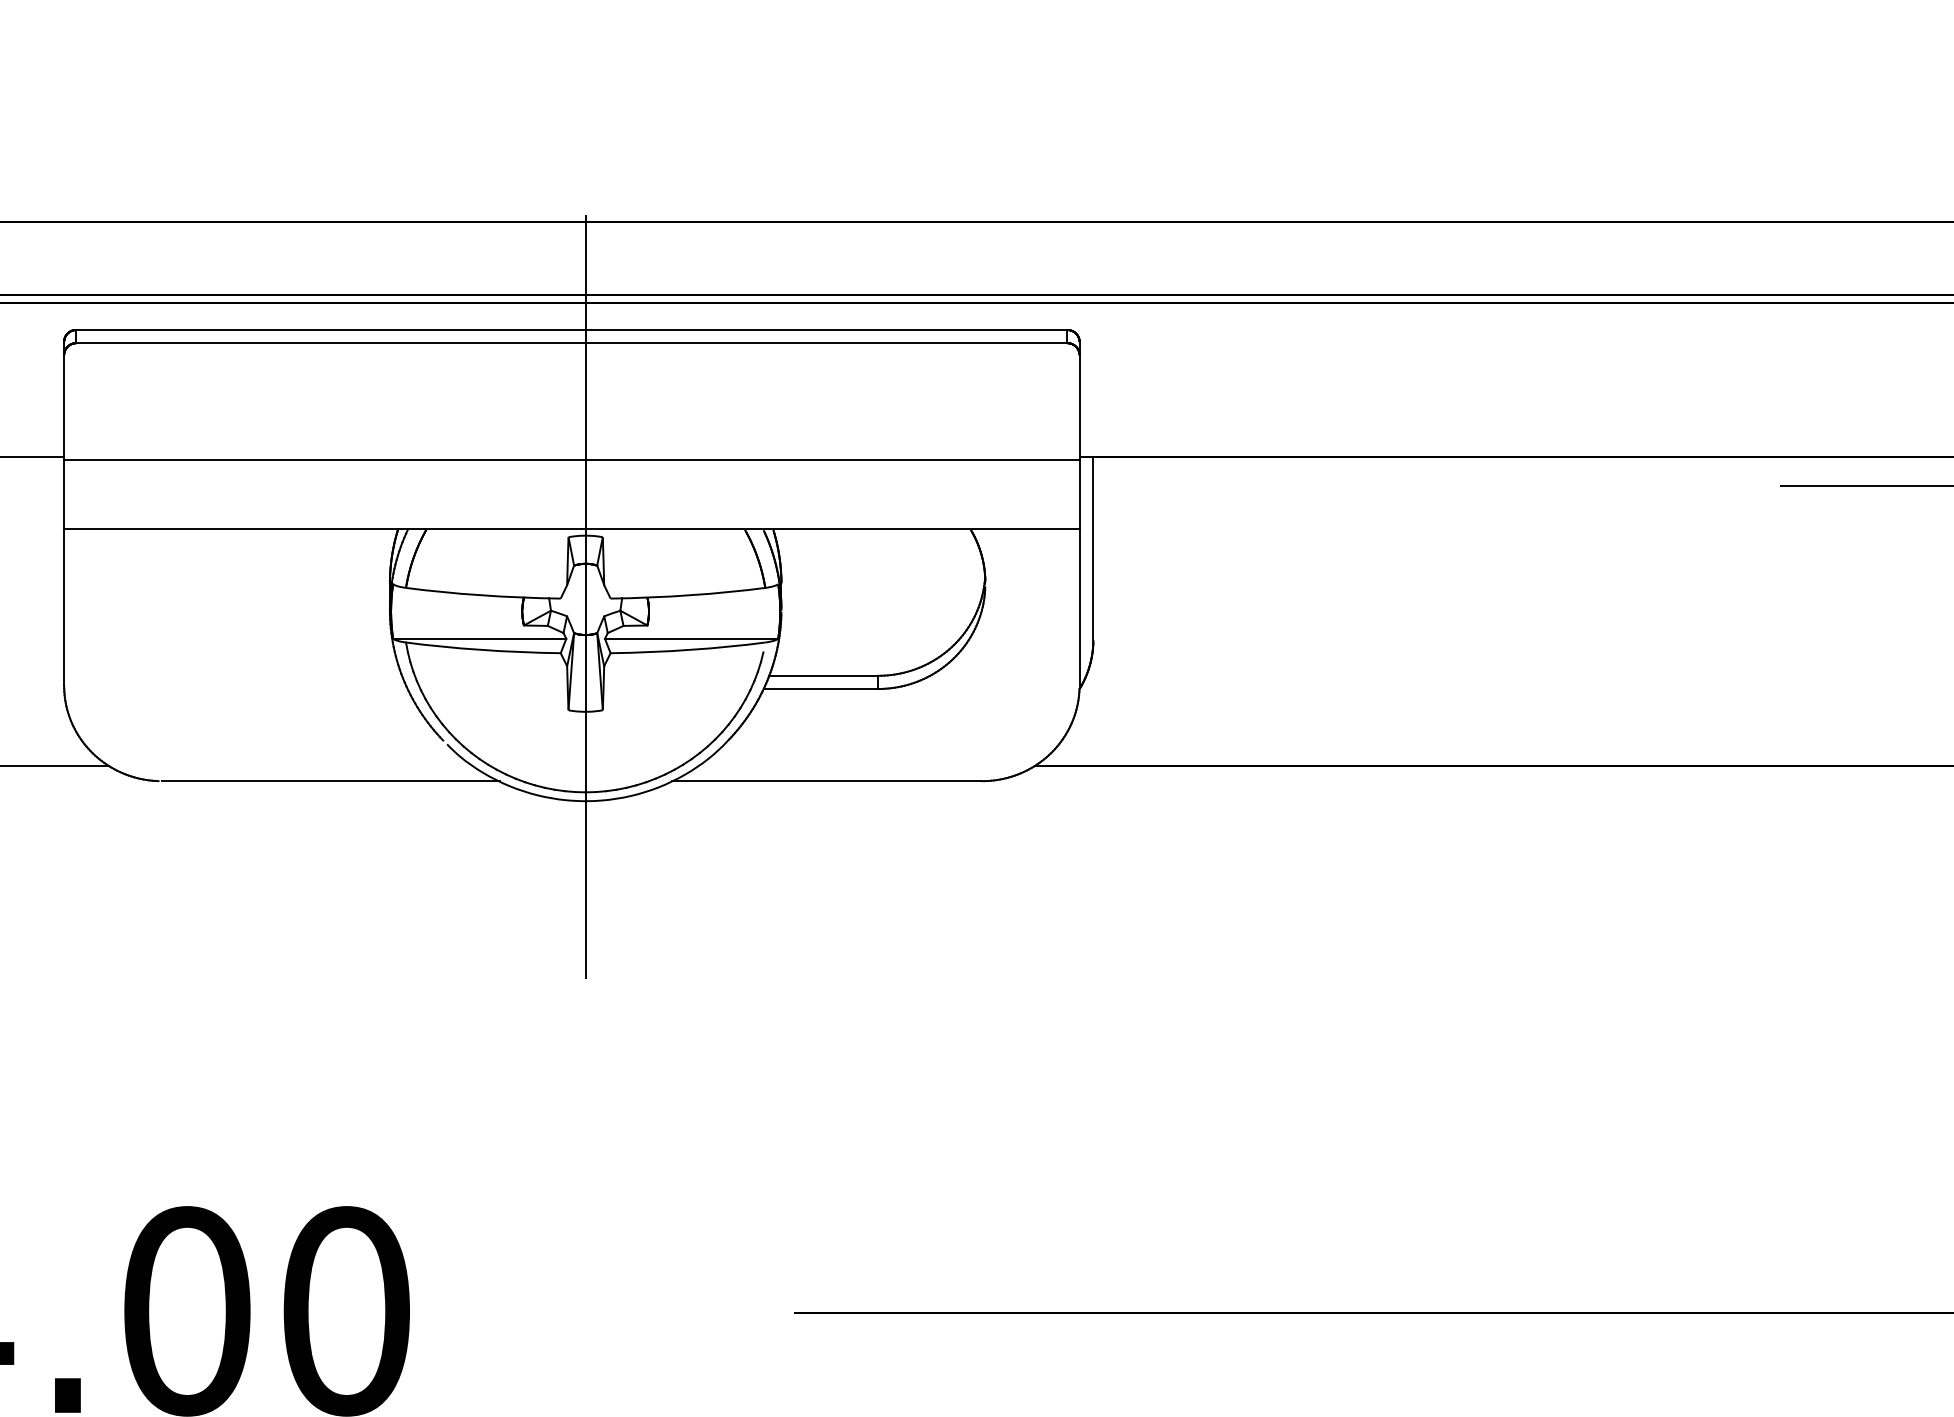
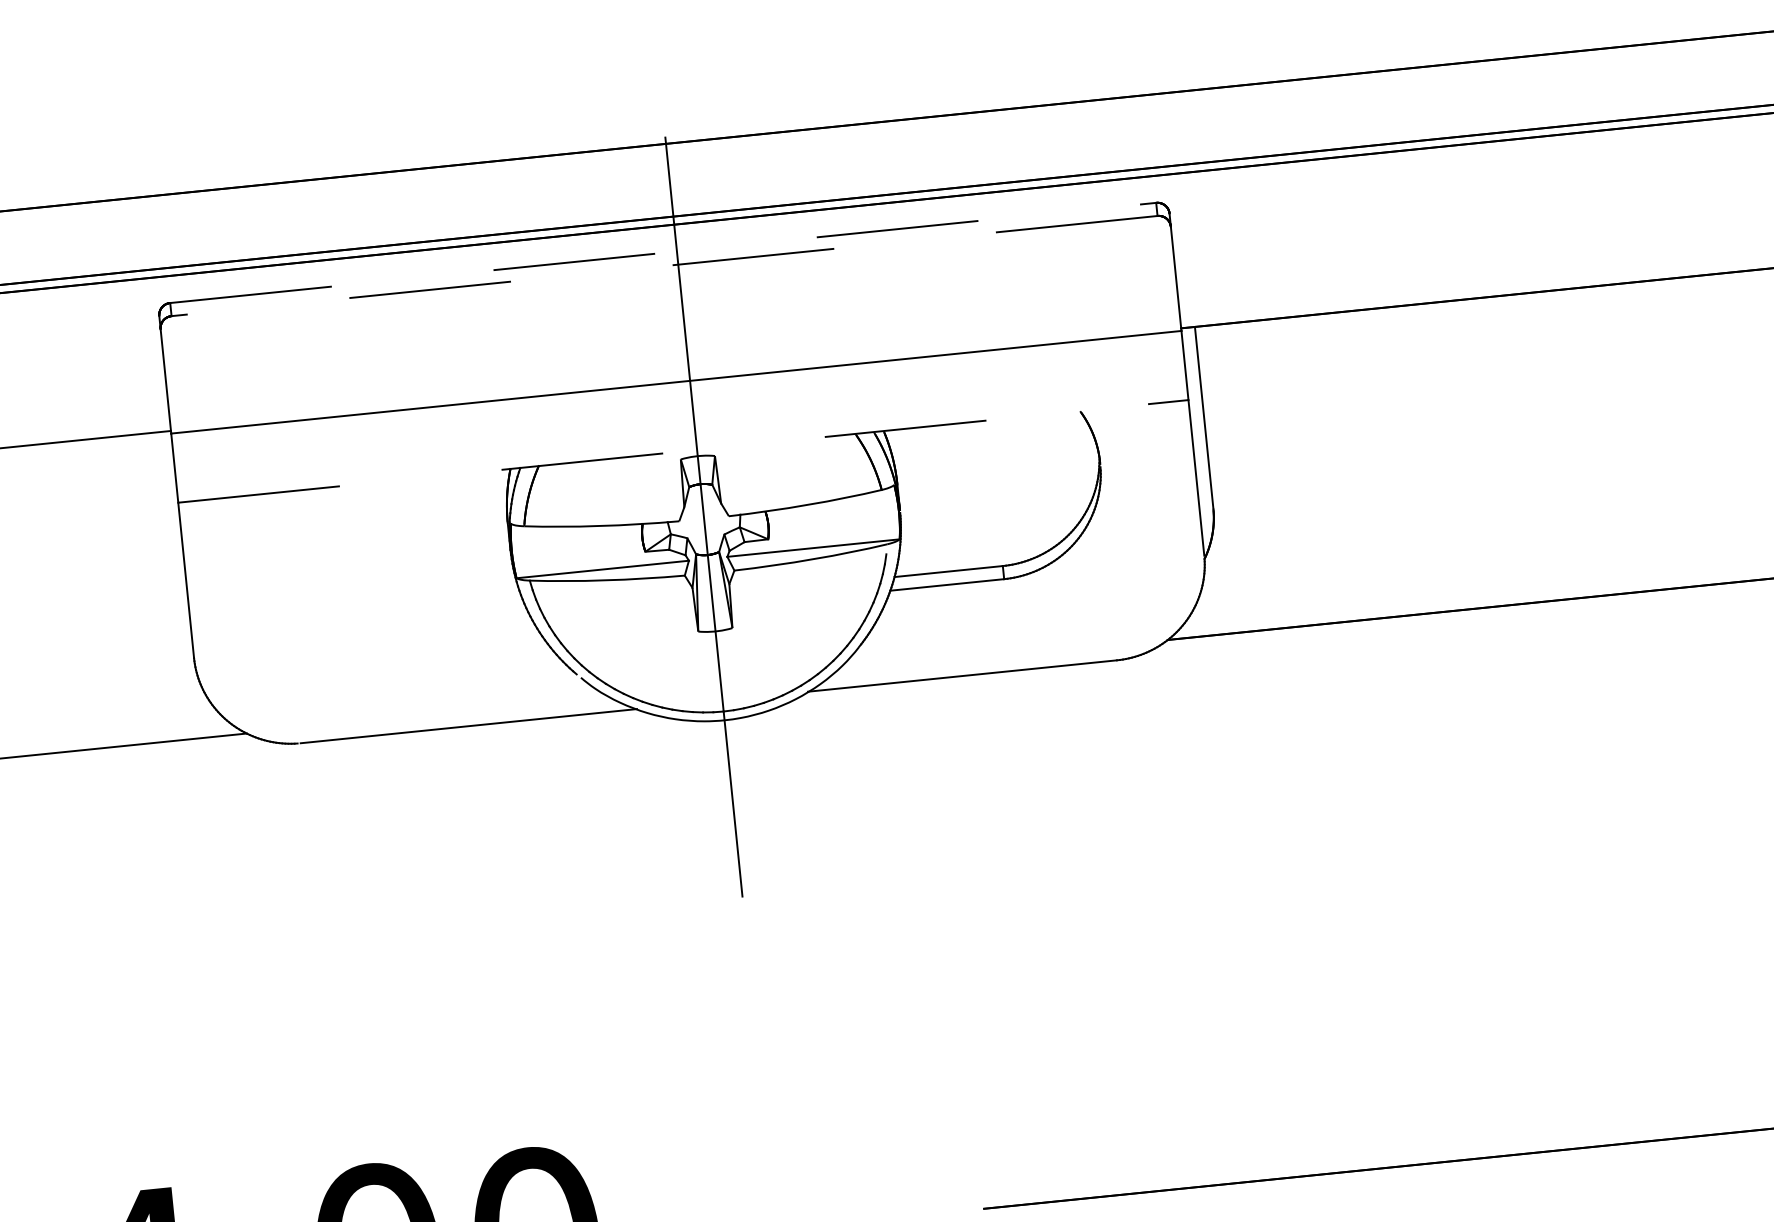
line: (571, 330) -> (662, 253), solid -> dashed
line: (571, 343) -> (664, 266), solid -> dashed
line: (571, 529) -> (683, 451), solid -> dashed

